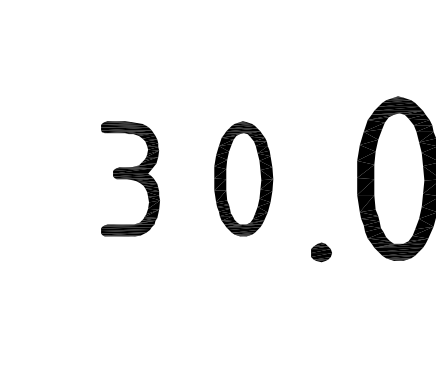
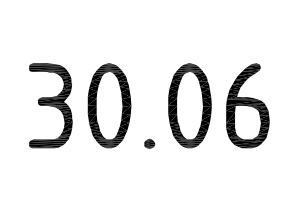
part: (129, 178) -> (50, 105), size x1.43
part: (243, 178) -> (109, 105), size x1.43

